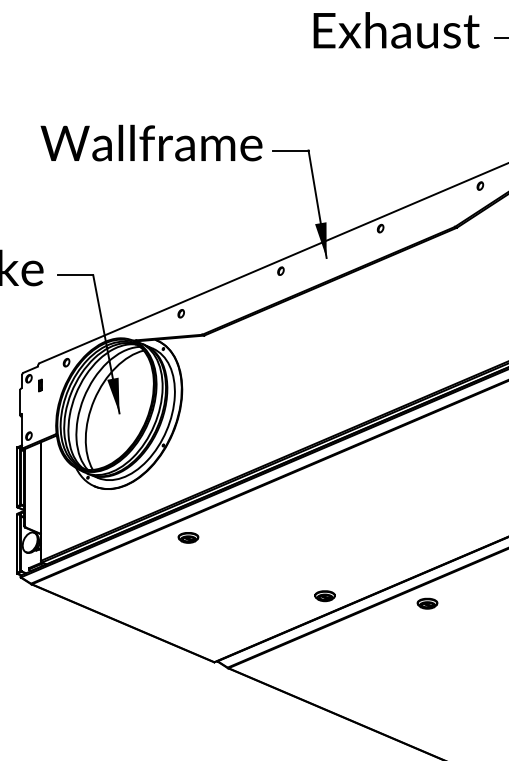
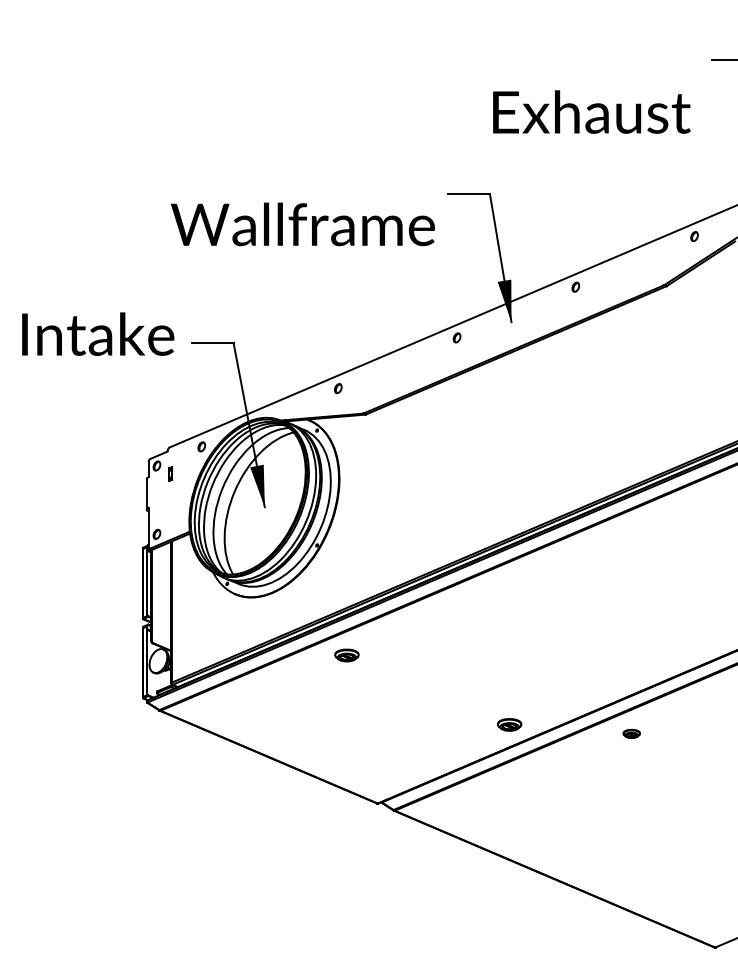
text: (396, 29) -> (591, 111), moved
text: (151, 143) -> (302, 224), moved
part: (427, 603) -> (631, 733), size x0.7

